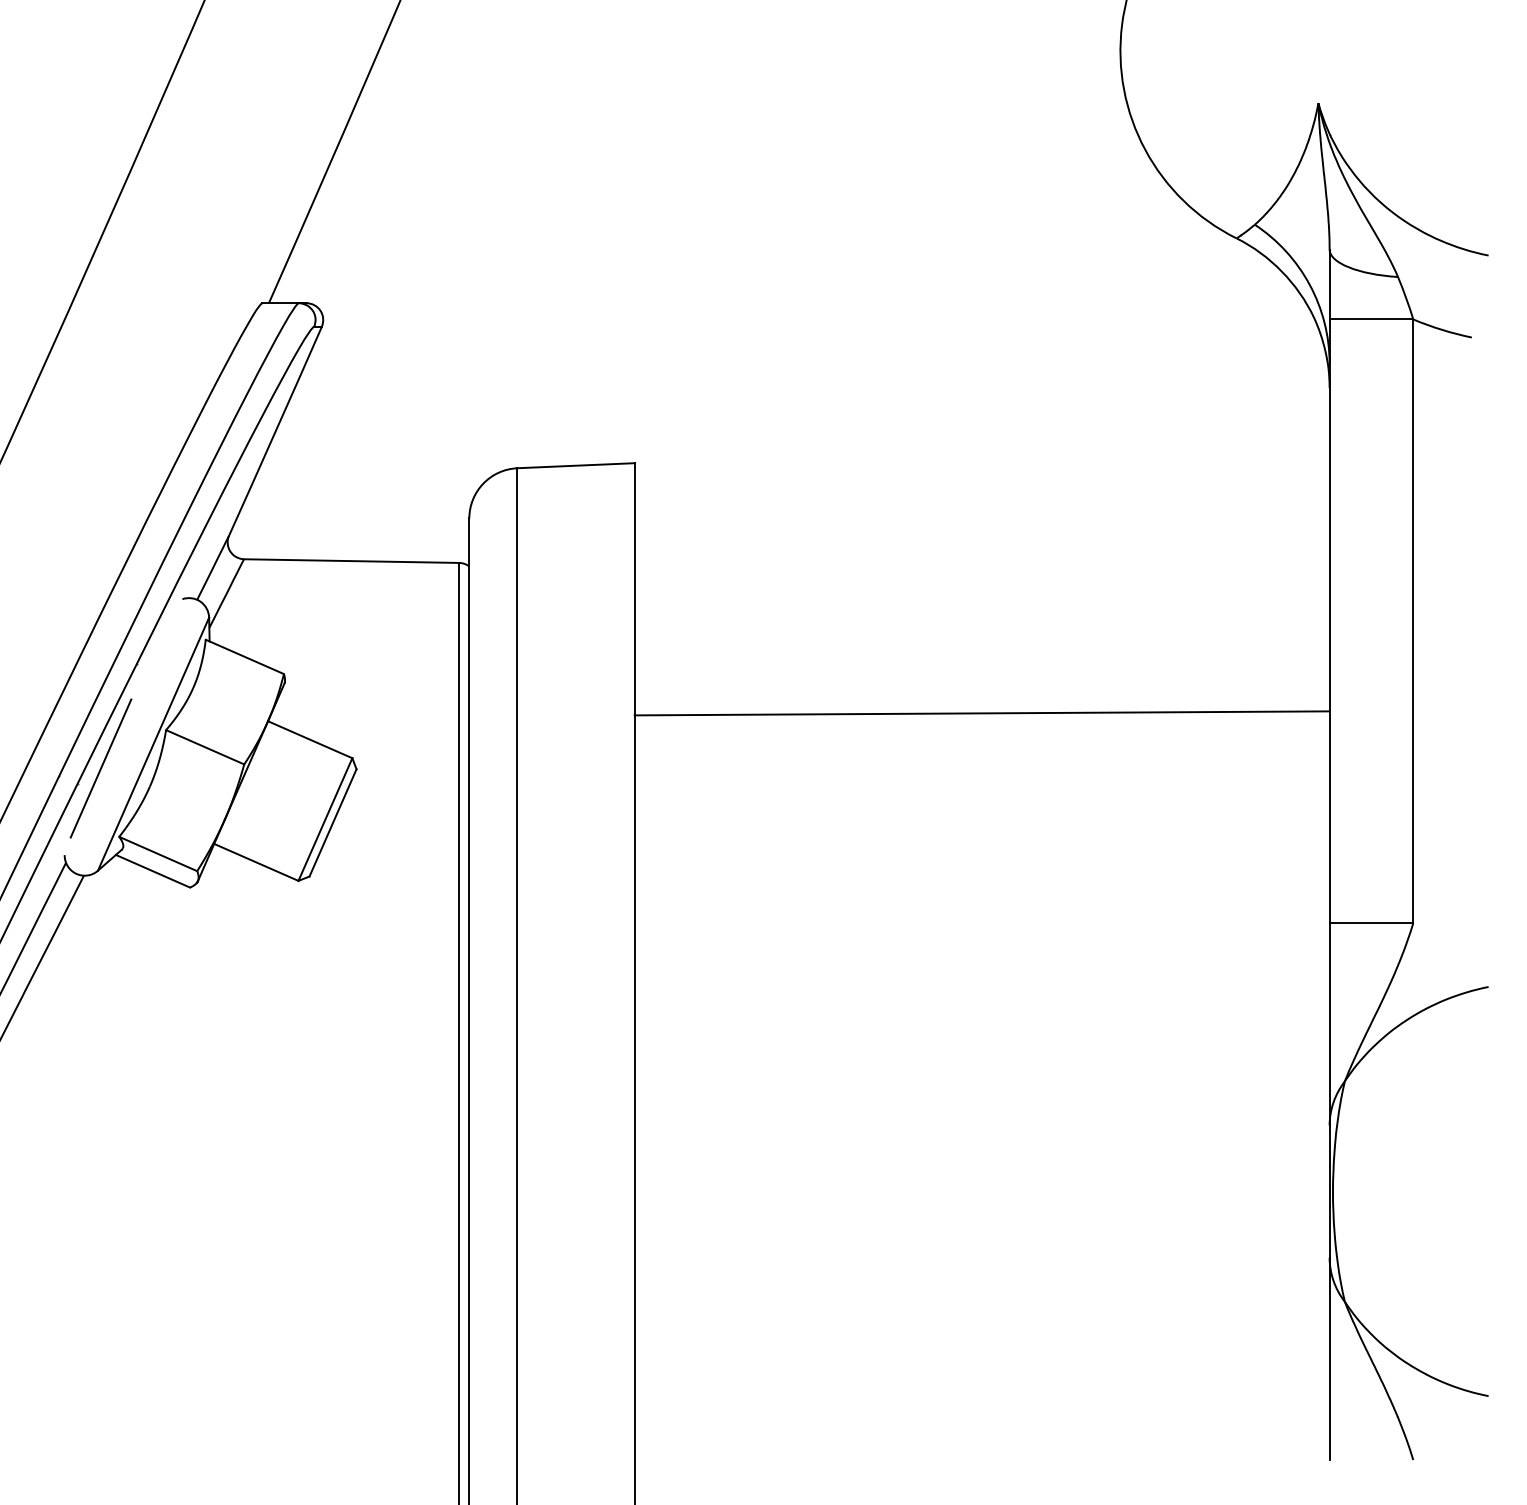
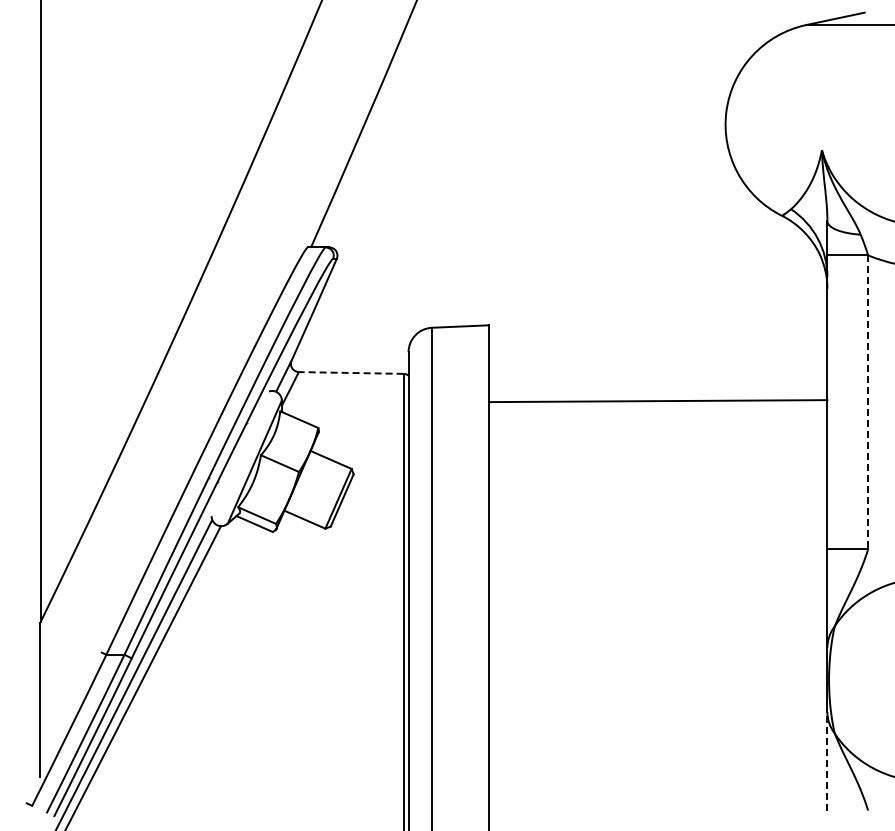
line: (350, 560) -> (350, 372), solid -> dashed
line: (1414, 621) -> (868, 402), solid -> dashed
line: (982, 714) -> (658, 401), moved
line: (101, 767) -> (229, 473), removed
line: (1329, 1357) -> (827, 760), solid -> dashed

